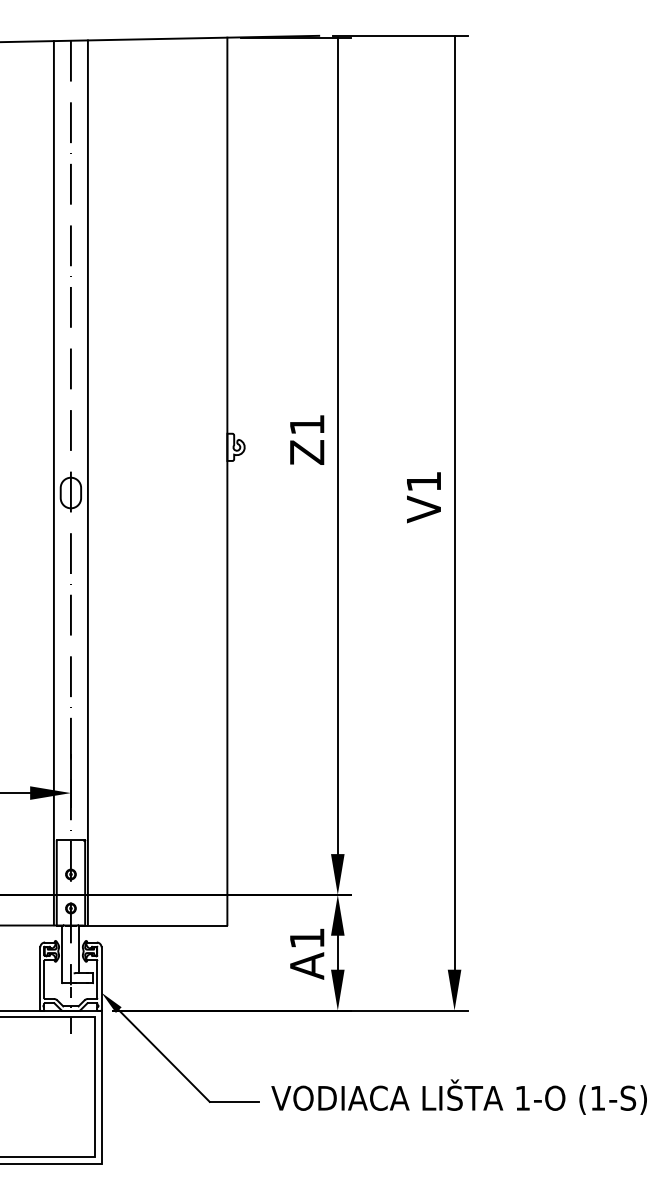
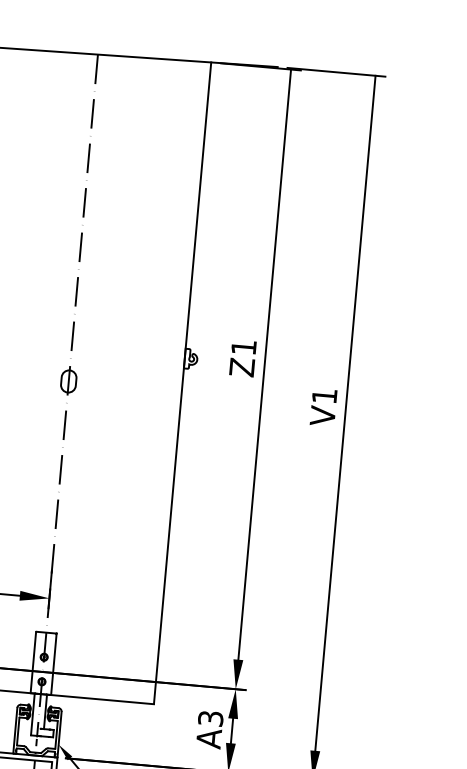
line: (87, 482) -> (81, 374), removed
line: (53, 483) -> (56, 373), removed
text: (306, 938) -> (210, 718), A1 -> A3

